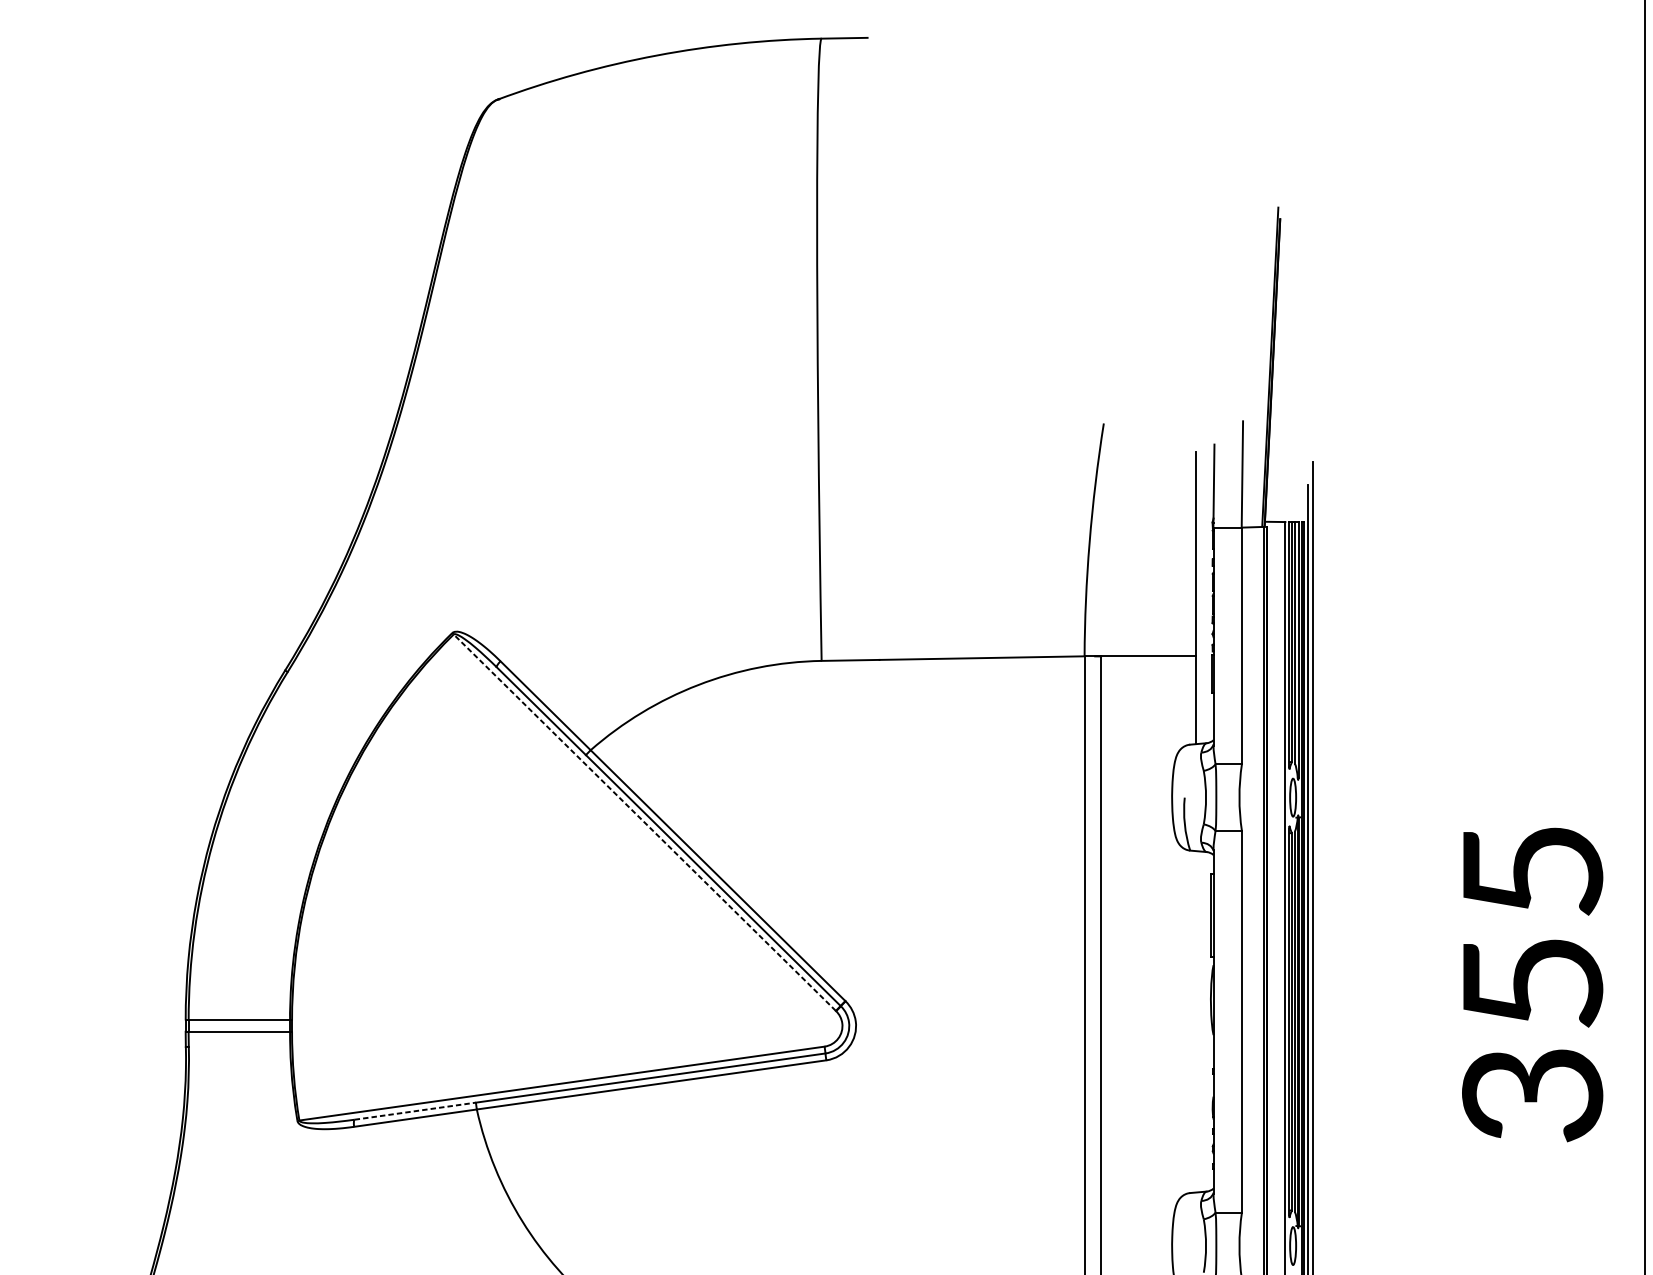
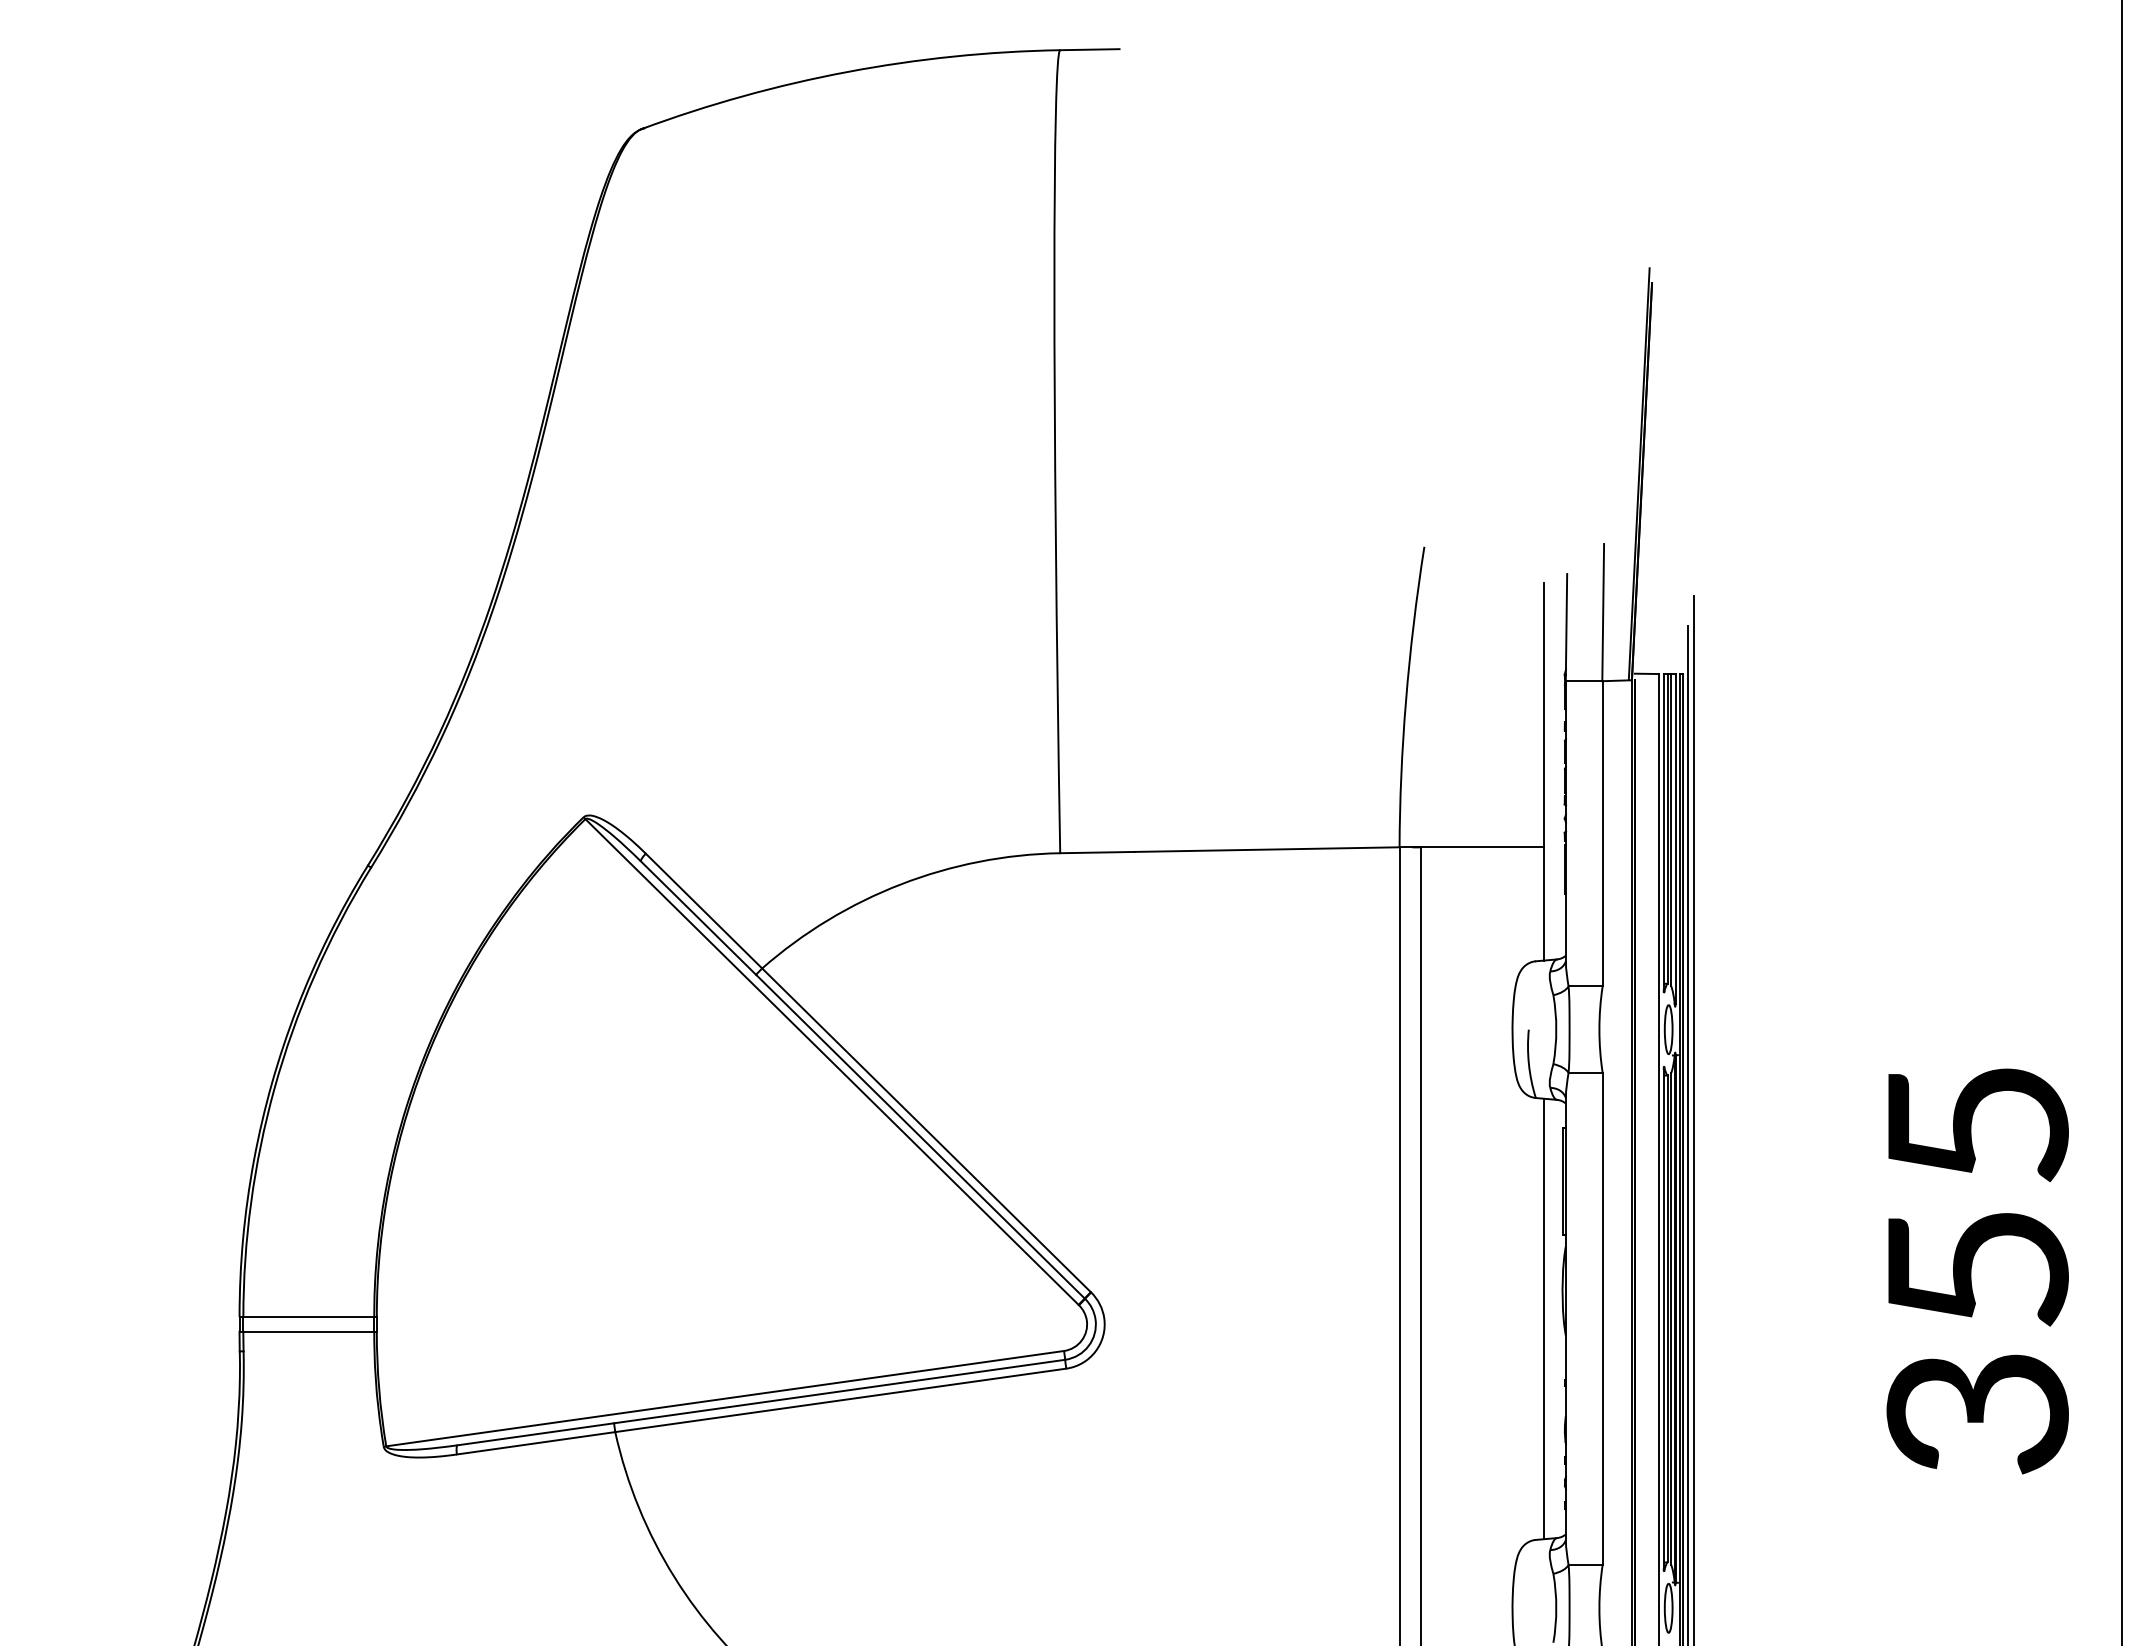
line: (644, 822) -> (831, 1061), dashed -> solid
line: (1196, 1021) -> (1543, 1318), added
line: (415, 1111) -> (536, 1434), dashed -> solid

